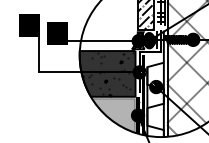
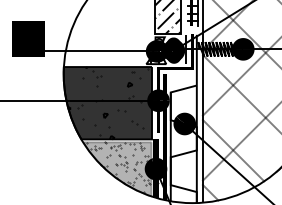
hatch: (114, 114) -> (118, 167), added

